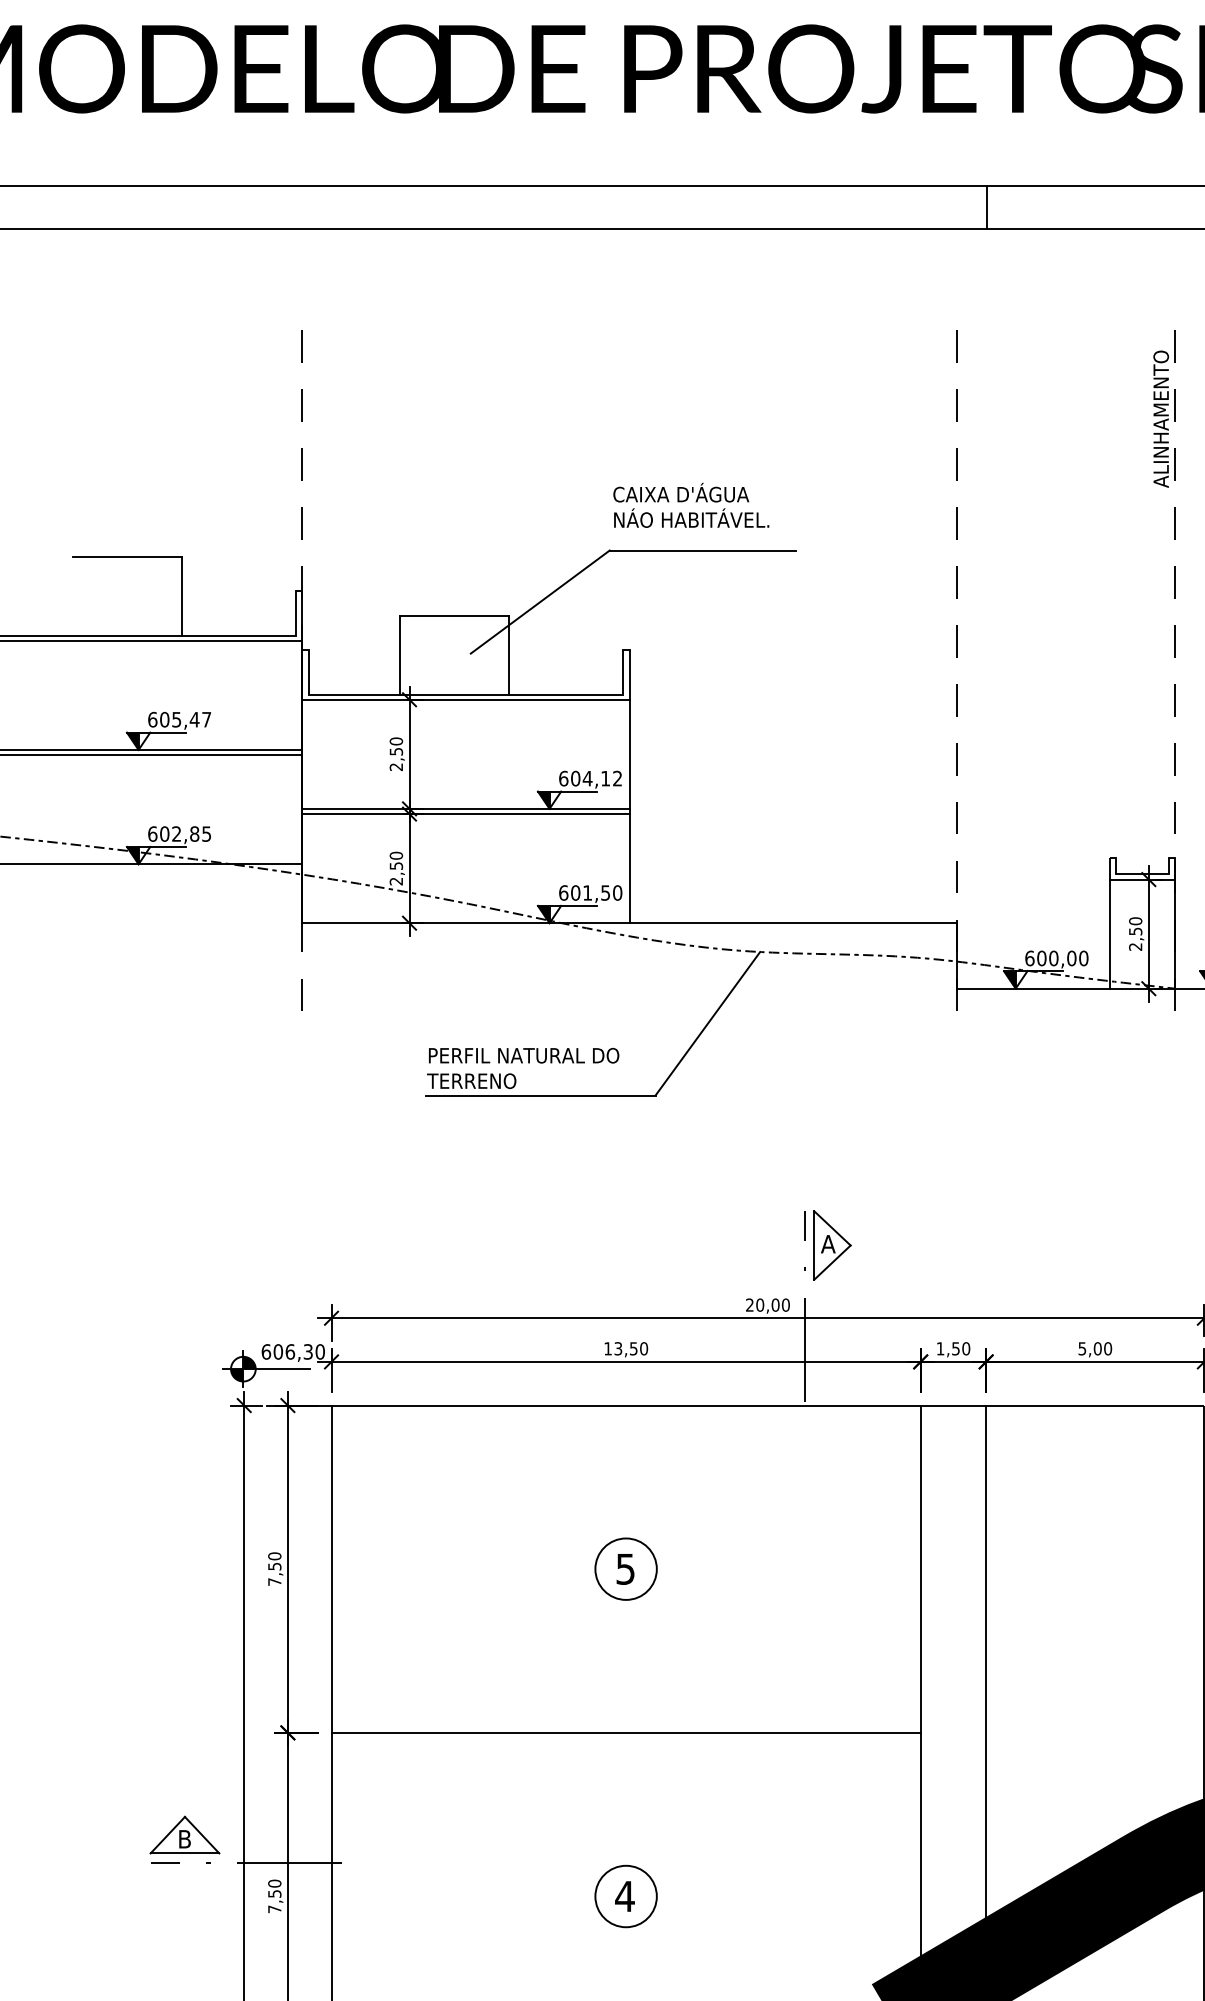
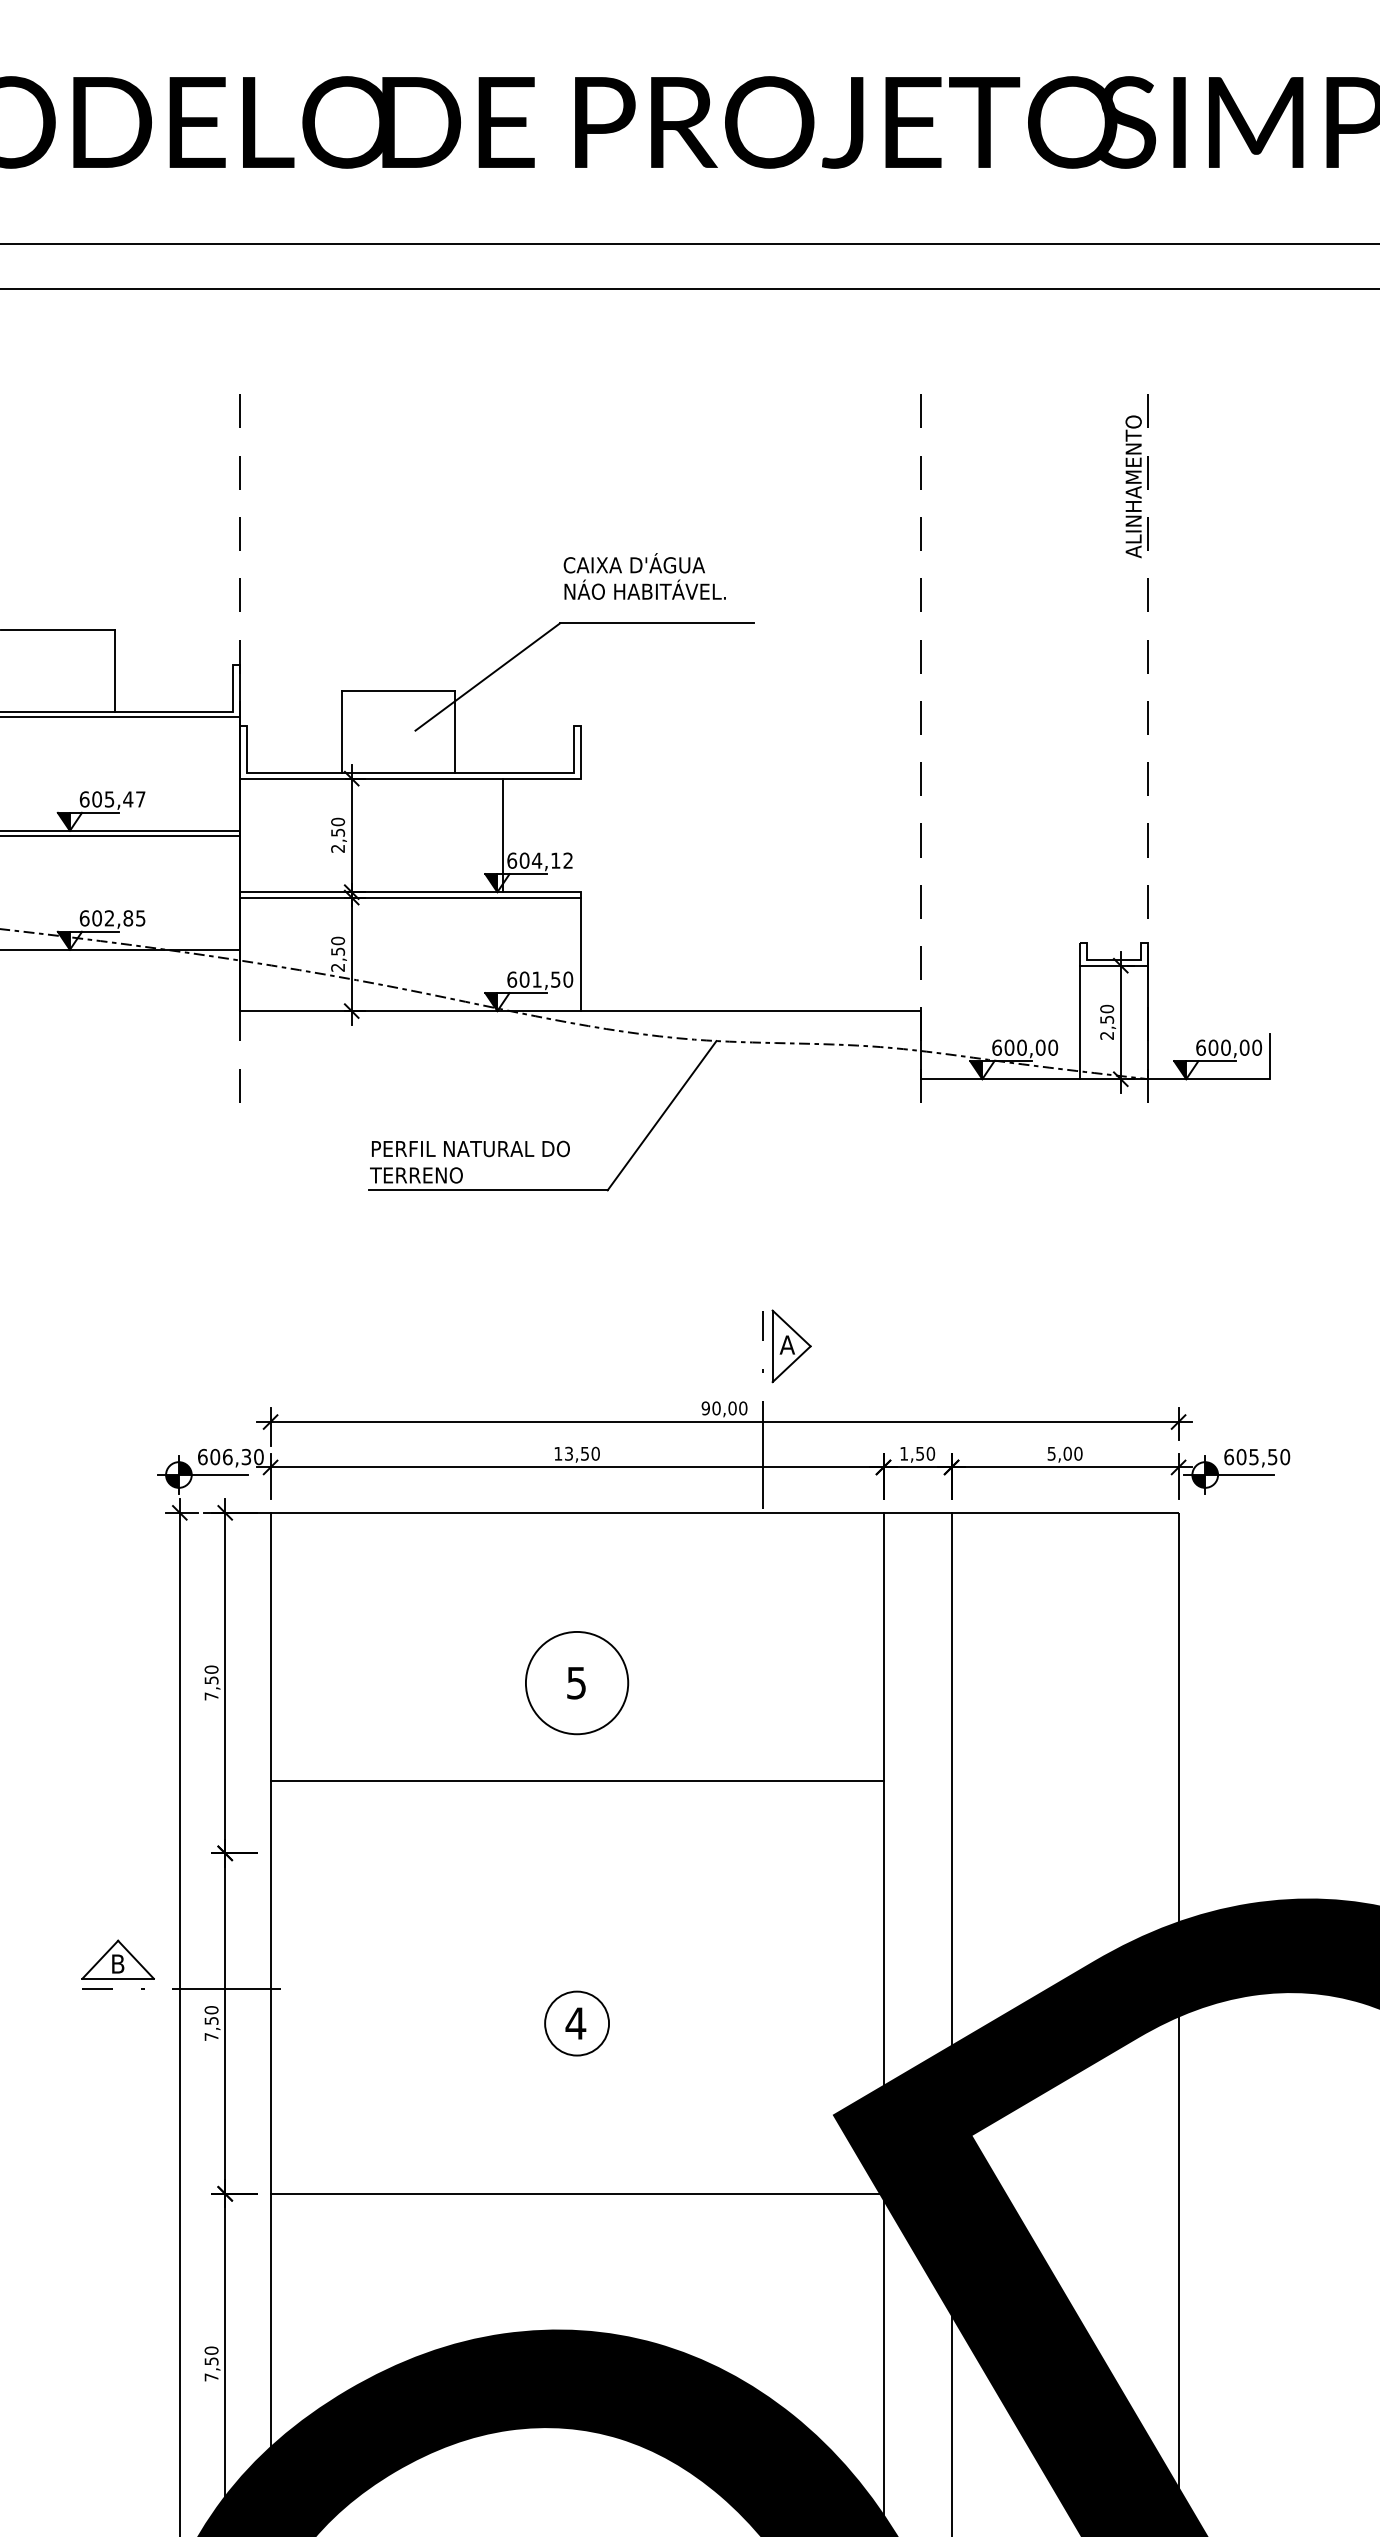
line: (987, 207) -> (952, 266), removed
line: (629, 754) -> (502, 835), moved
text: (749, 1305) -> (705, 1408), 20,00 -> 90,00
circle: (626, 1569) -> (577, 1683), size x1.6
line: (625, 1733) -> (576, 1781), moved

